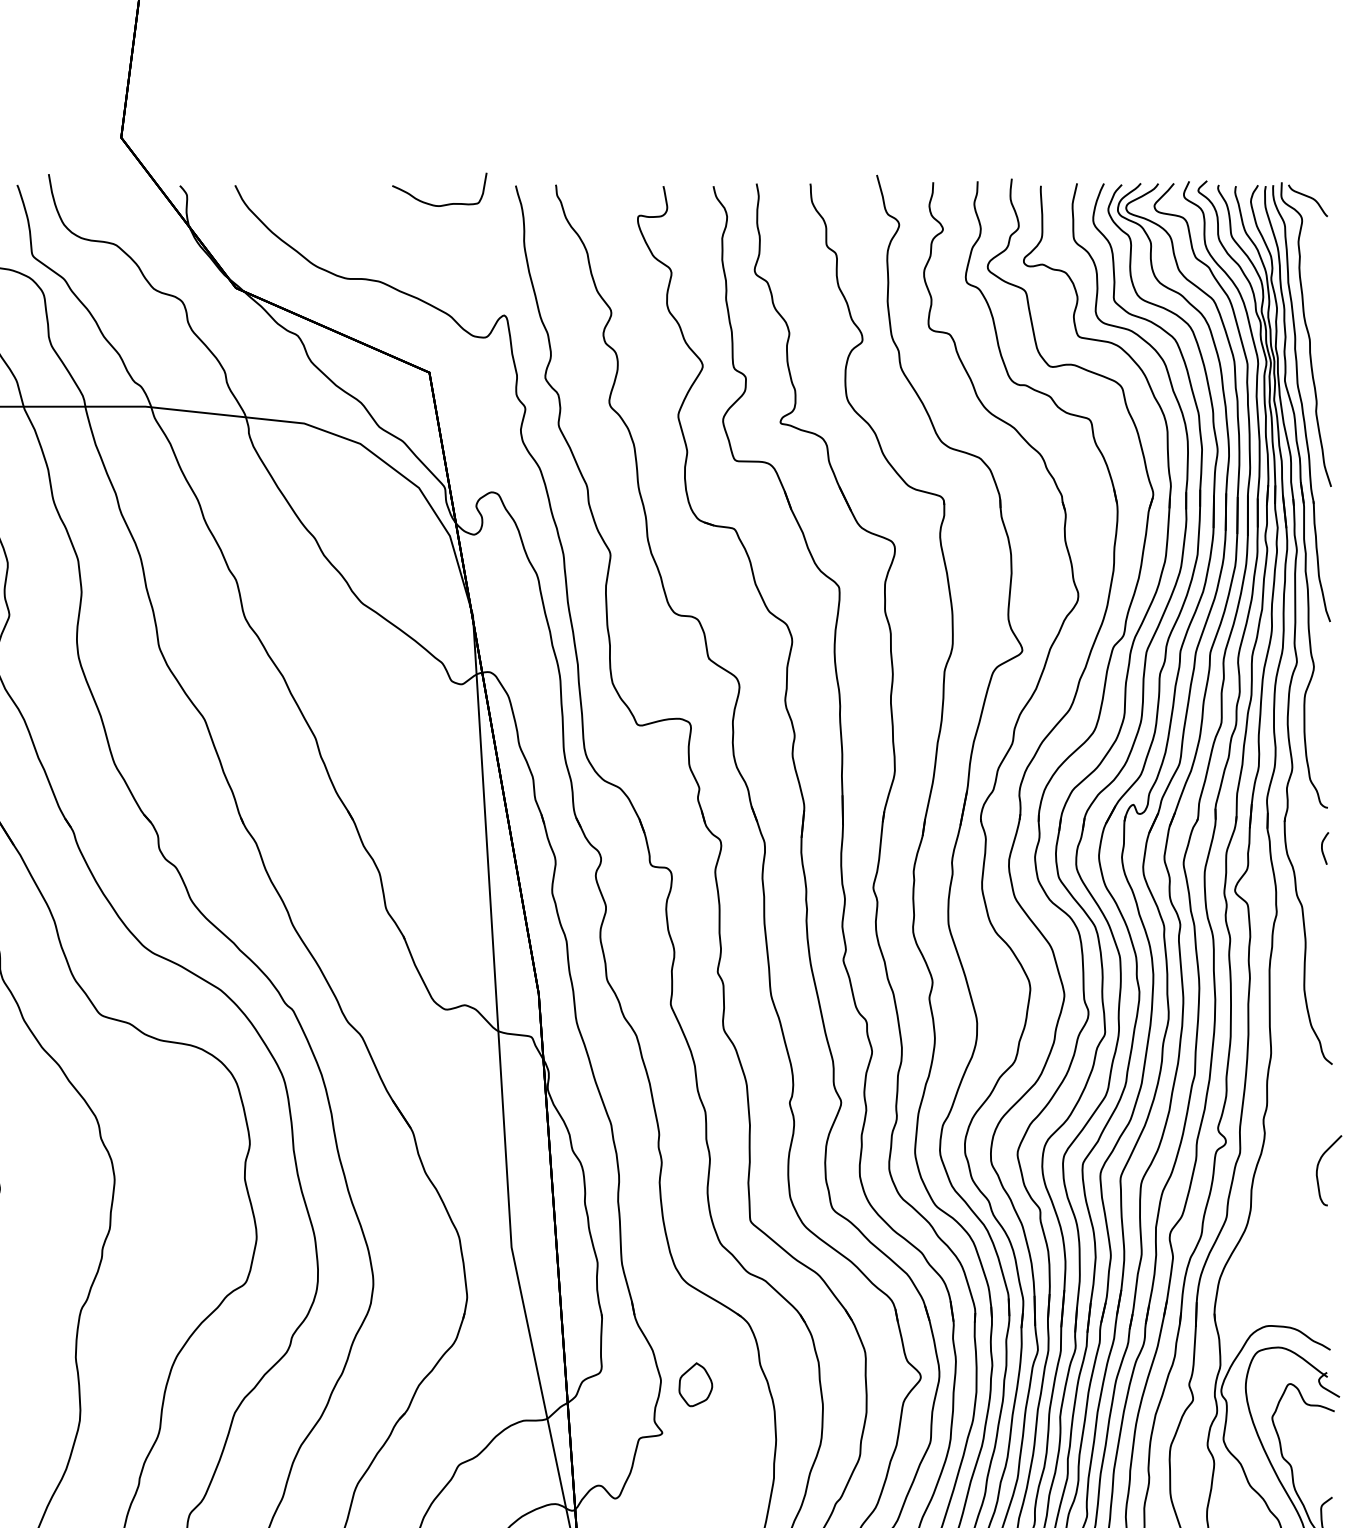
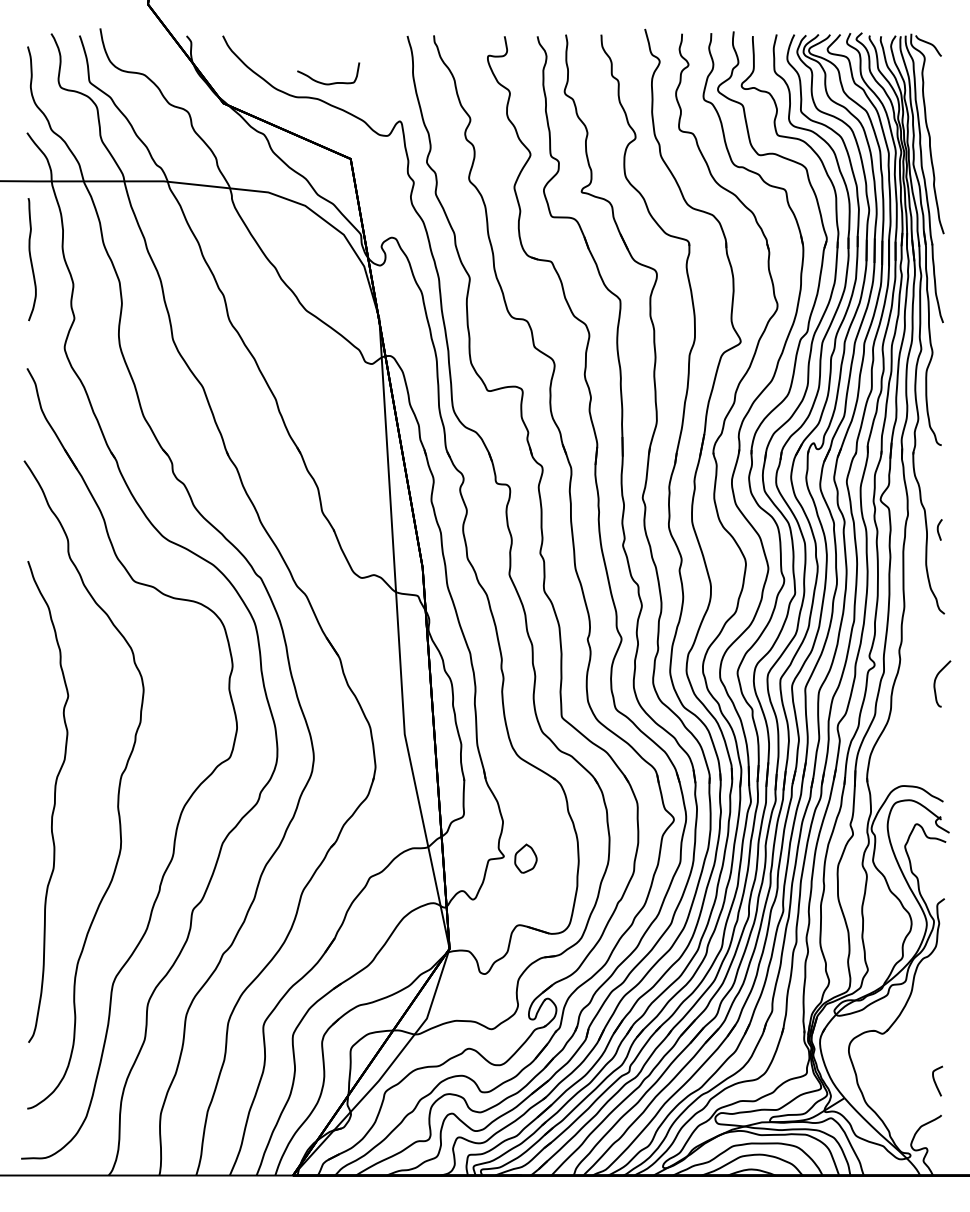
curve: (445, 203) -> (332, 82), moved
curve: (1323, 847) -> (938, 529), moved
part: (695, 1384) -> (525, 858), moved

